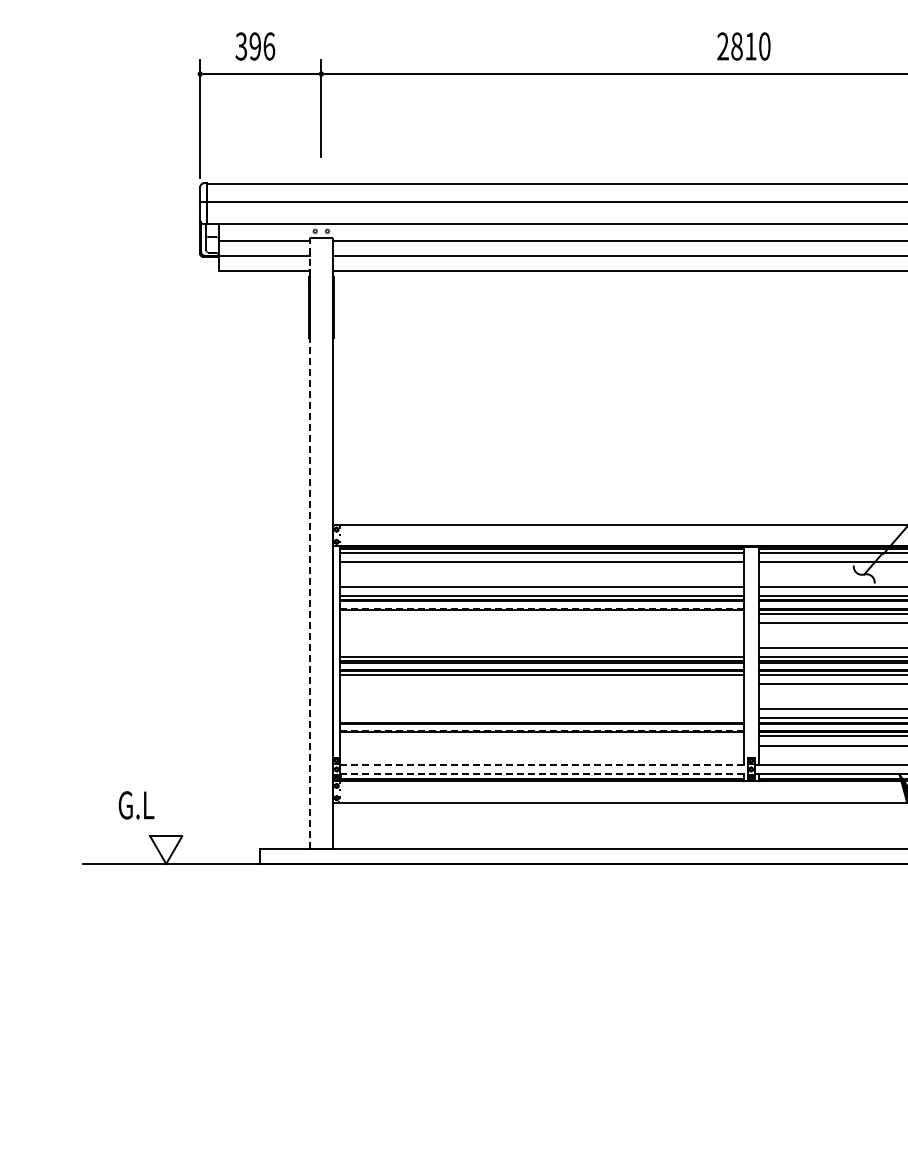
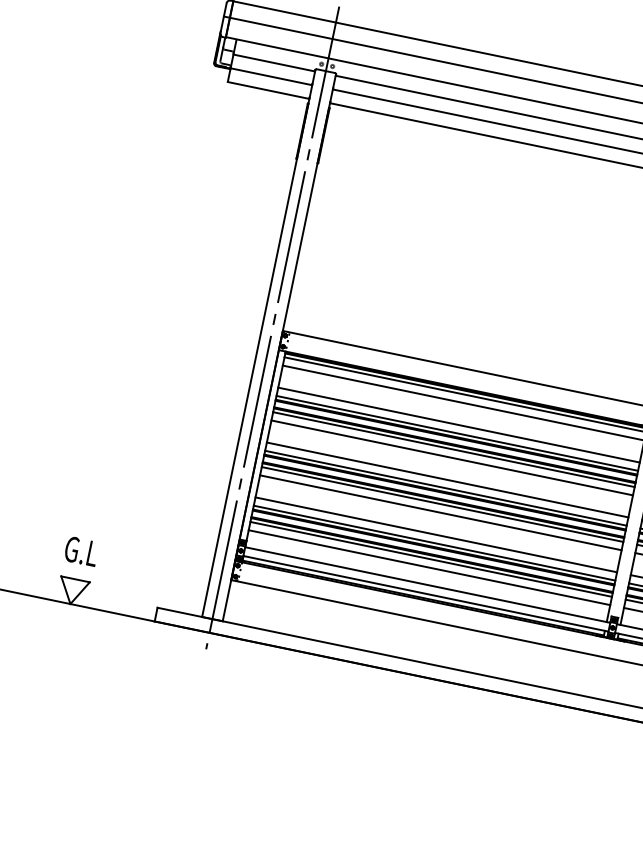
line: (321, 523) -> (272, 327), added
line: (309, 543) -> (258, 343), dashed -> solid
line: (542, 608) -> (455, 444), dashed -> solid
line: (541, 614) -> (453, 449), added
line: (541, 623) -> (451, 458), added
line: (541, 647) -> (447, 479), added
line: (541, 684) -> (440, 512), added
line: (541, 709) -> (435, 535), added
line: (541, 718) -> (434, 543), added
line: (542, 730) -> (432, 554), dashed -> solid
line: (541, 736) -> (430, 559), added
line: (541, 745) -> (429, 567), added
line: (544, 764) -> (428, 585), dashed -> solid
line: (544, 774) -> (426, 594), dashed -> solid
text: (136, 805) -> (81, 551), moved

